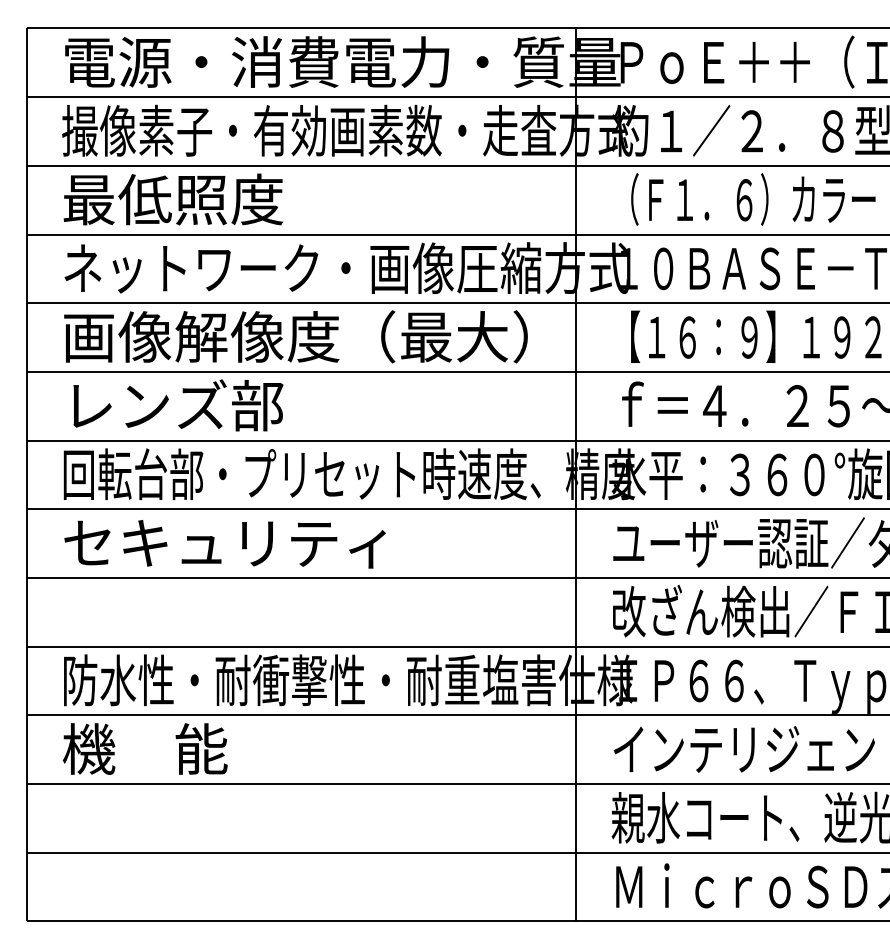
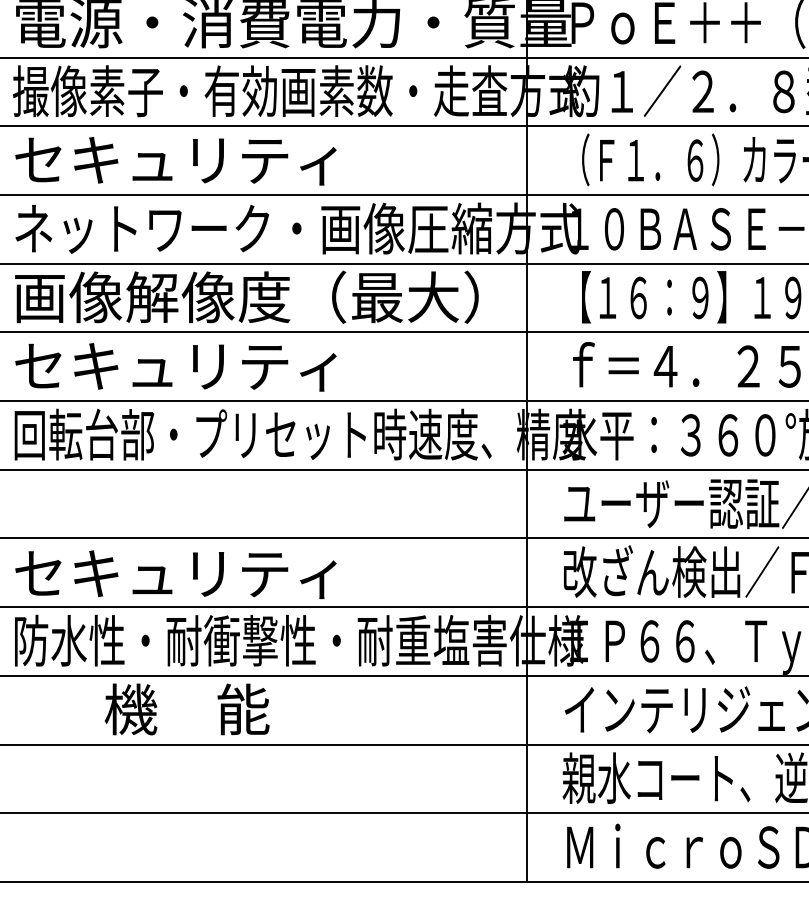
text: (224, 199) -> (175, 159), 最低照度 -> セキュリティ
text: (224, 405) -> (175, 365), レンズ部 -> セキュリティ
text: (224, 544) -> (175, 574), moved
text: (144, 748) -> (186, 708), moved

